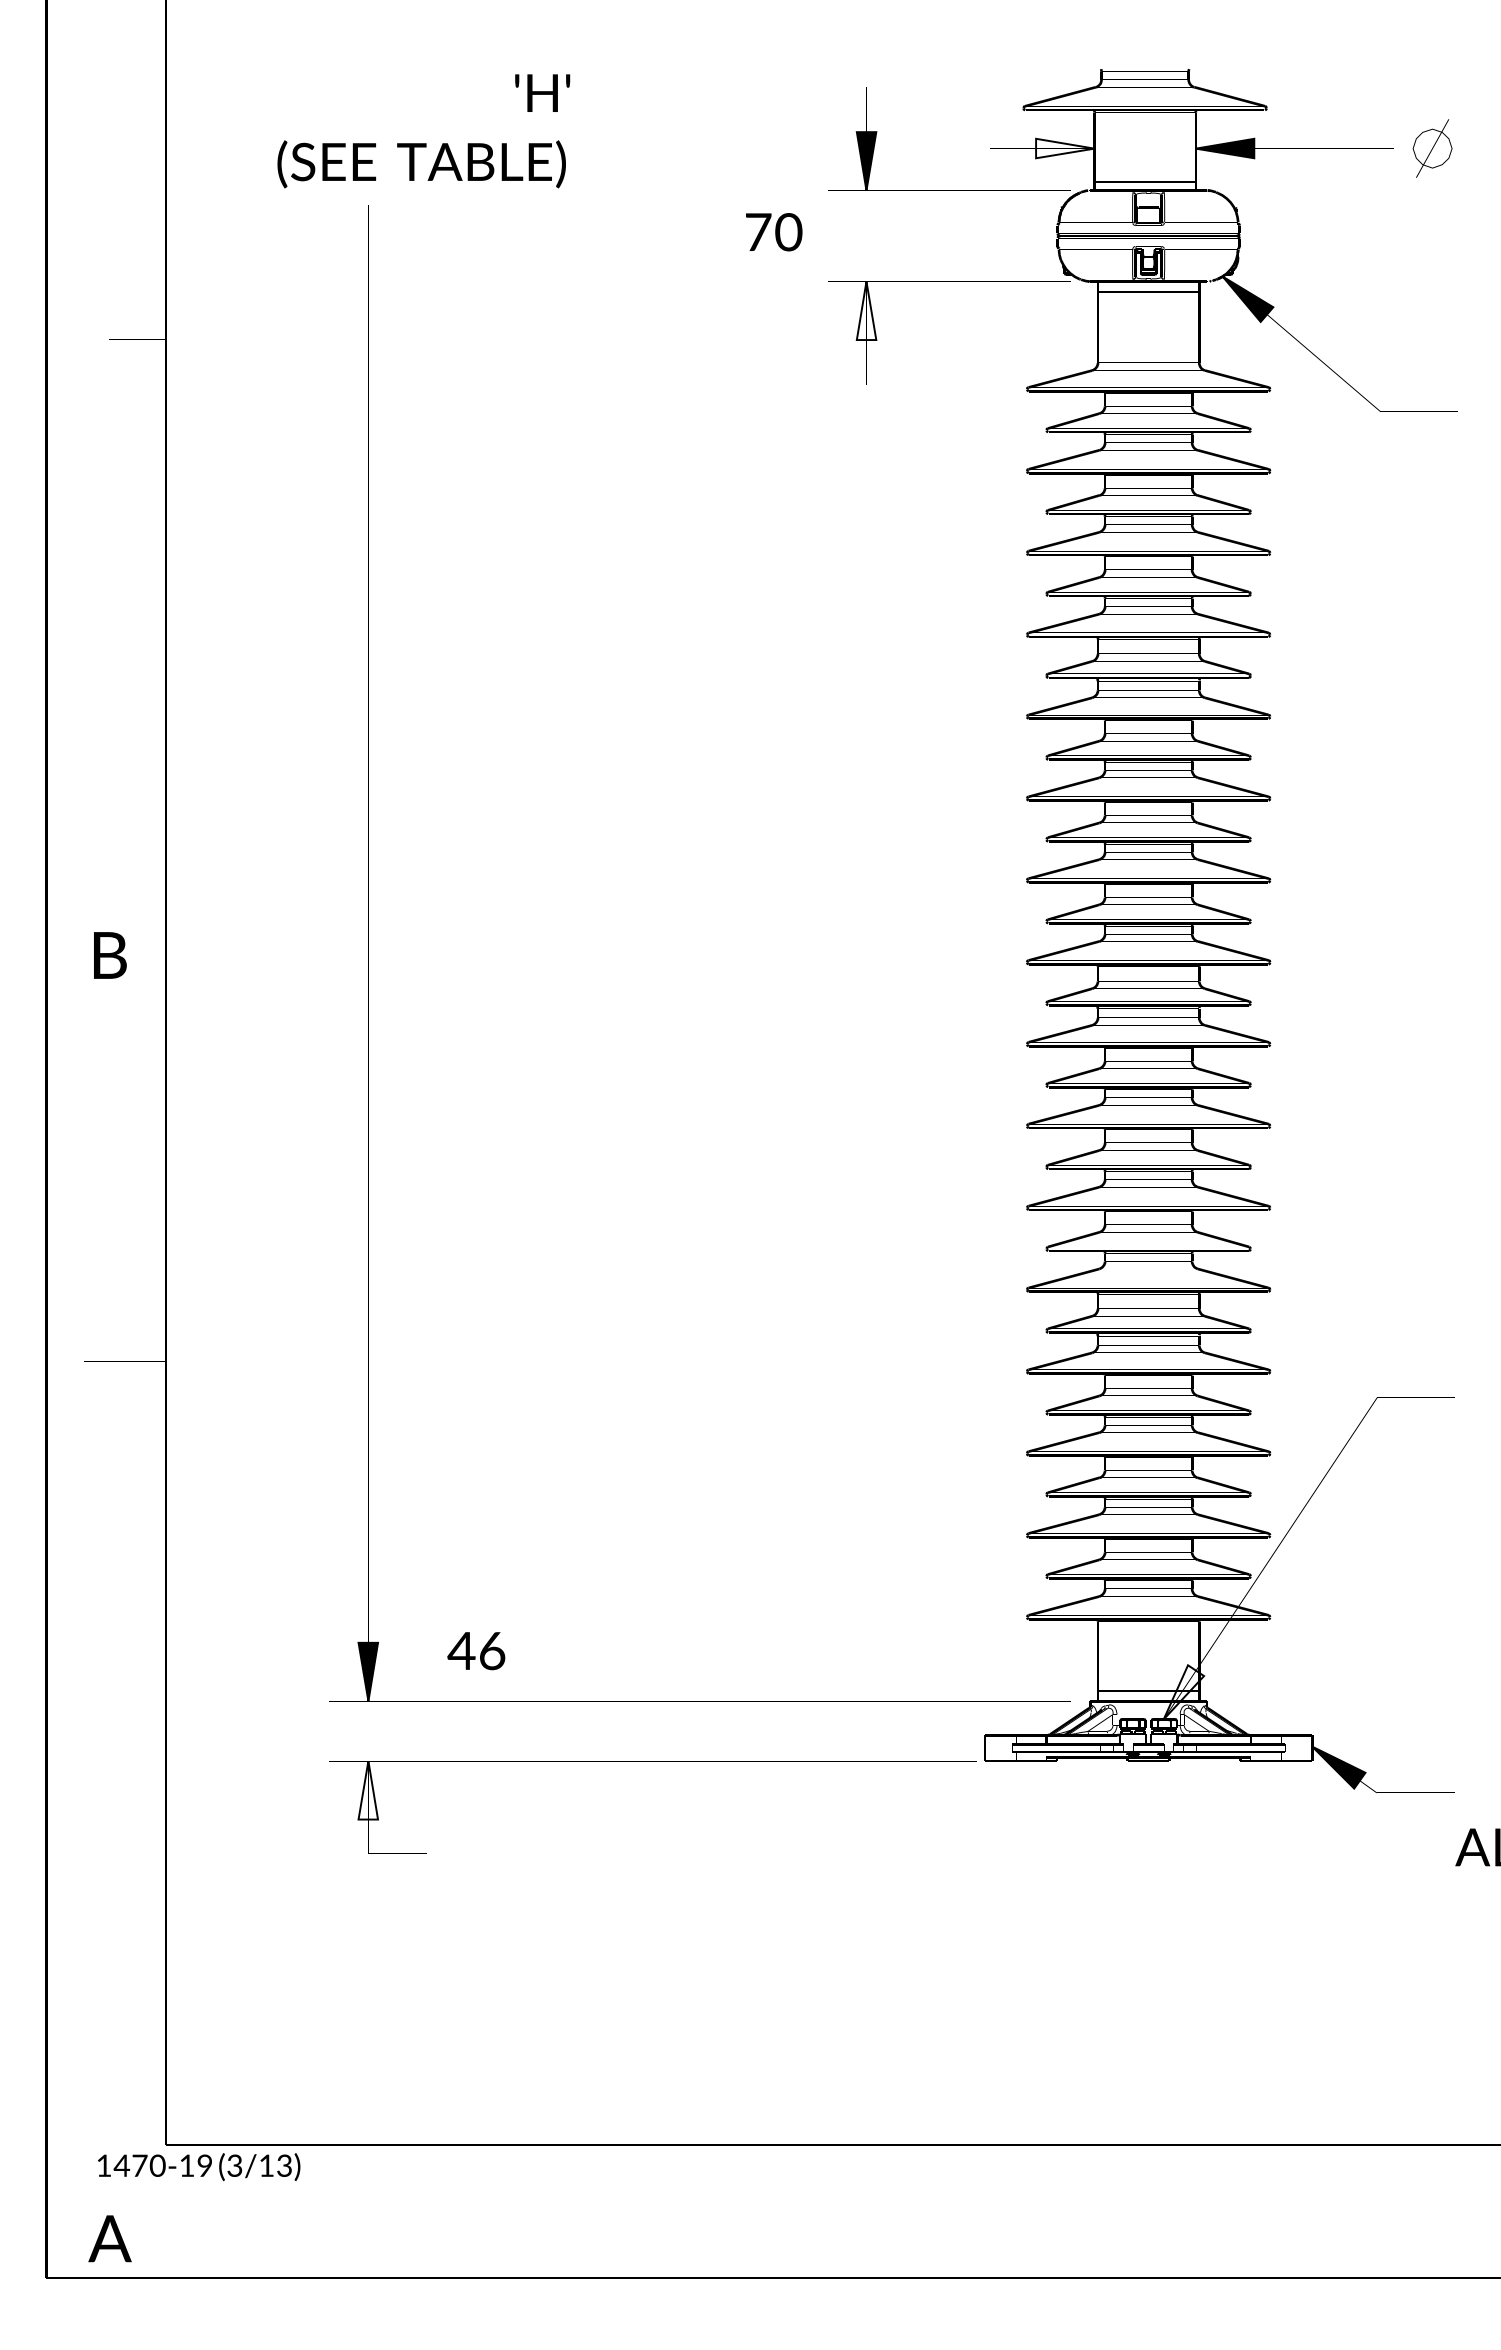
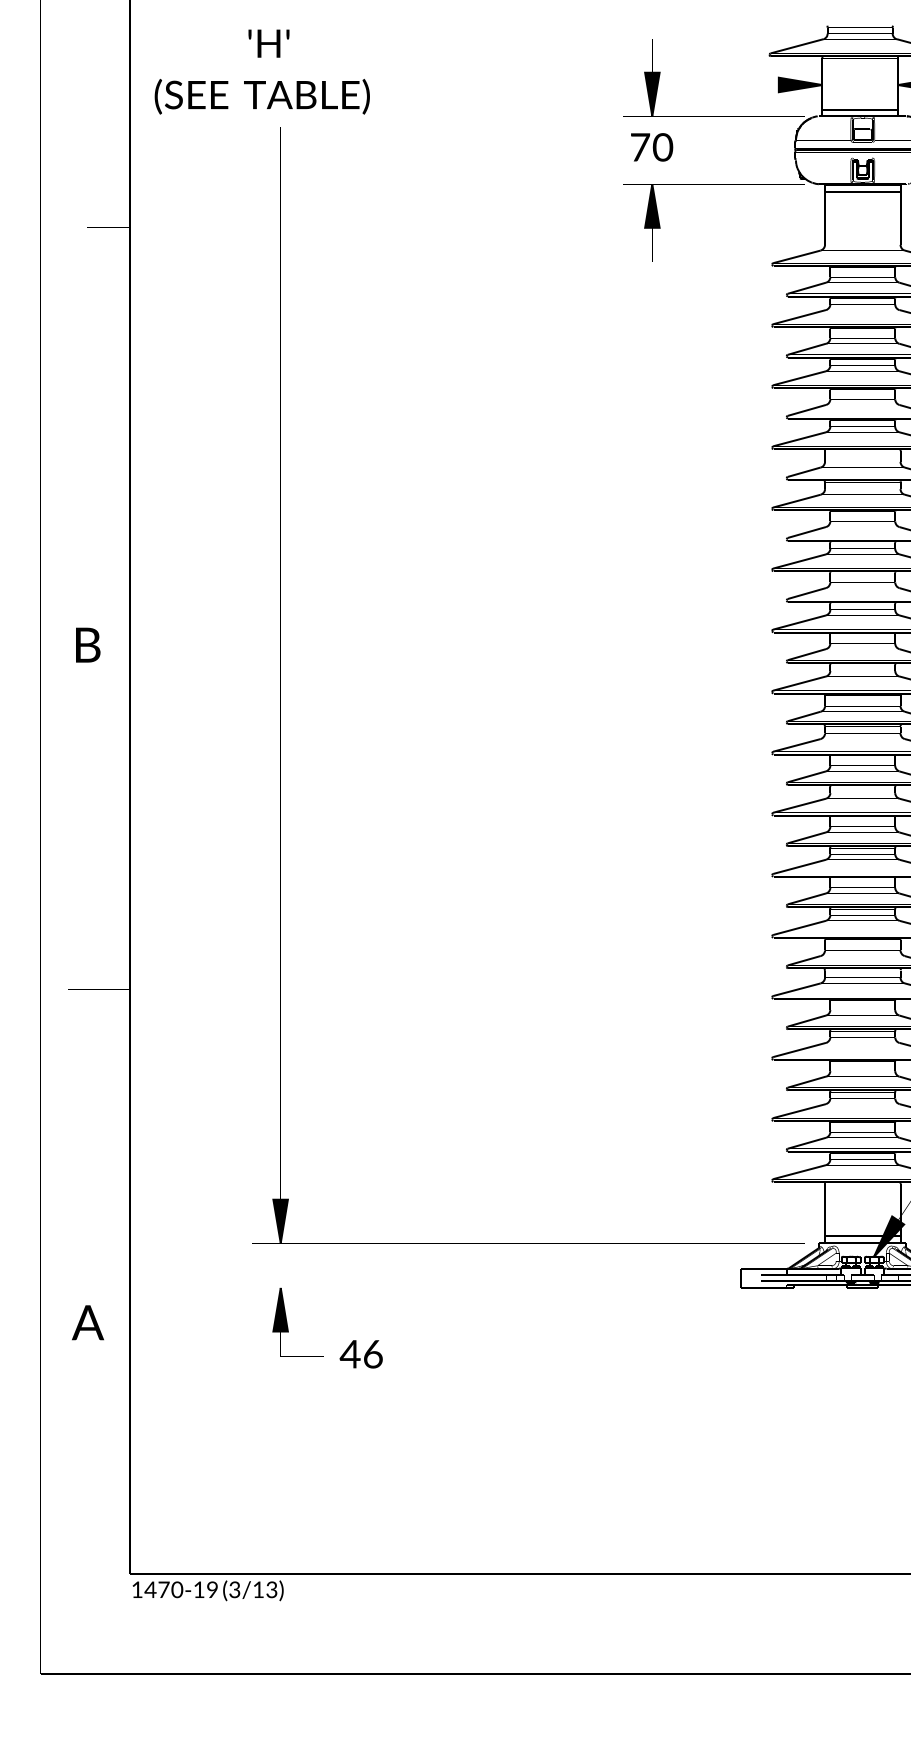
text: (542, 92) -> (268, 43), moved
fill: (1065, 148) -> (800, 84), added
text: (421, 164) -> (262, 96), moved
text: (774, 232) -> (652, 147), moved
fill: (866, 310) -> (652, 205), added
text: (110, 955) -> (88, 645), moved
text: (476, 1651) -> (361, 1354), moved
fill: (1183, 1692) -> (888, 1236), added
fill: (368, 1790) -> (280, 1309), added
text: (199, 2167) -> (208, 1591), moved
text: (109, 2238) -> (87, 1322), moved

